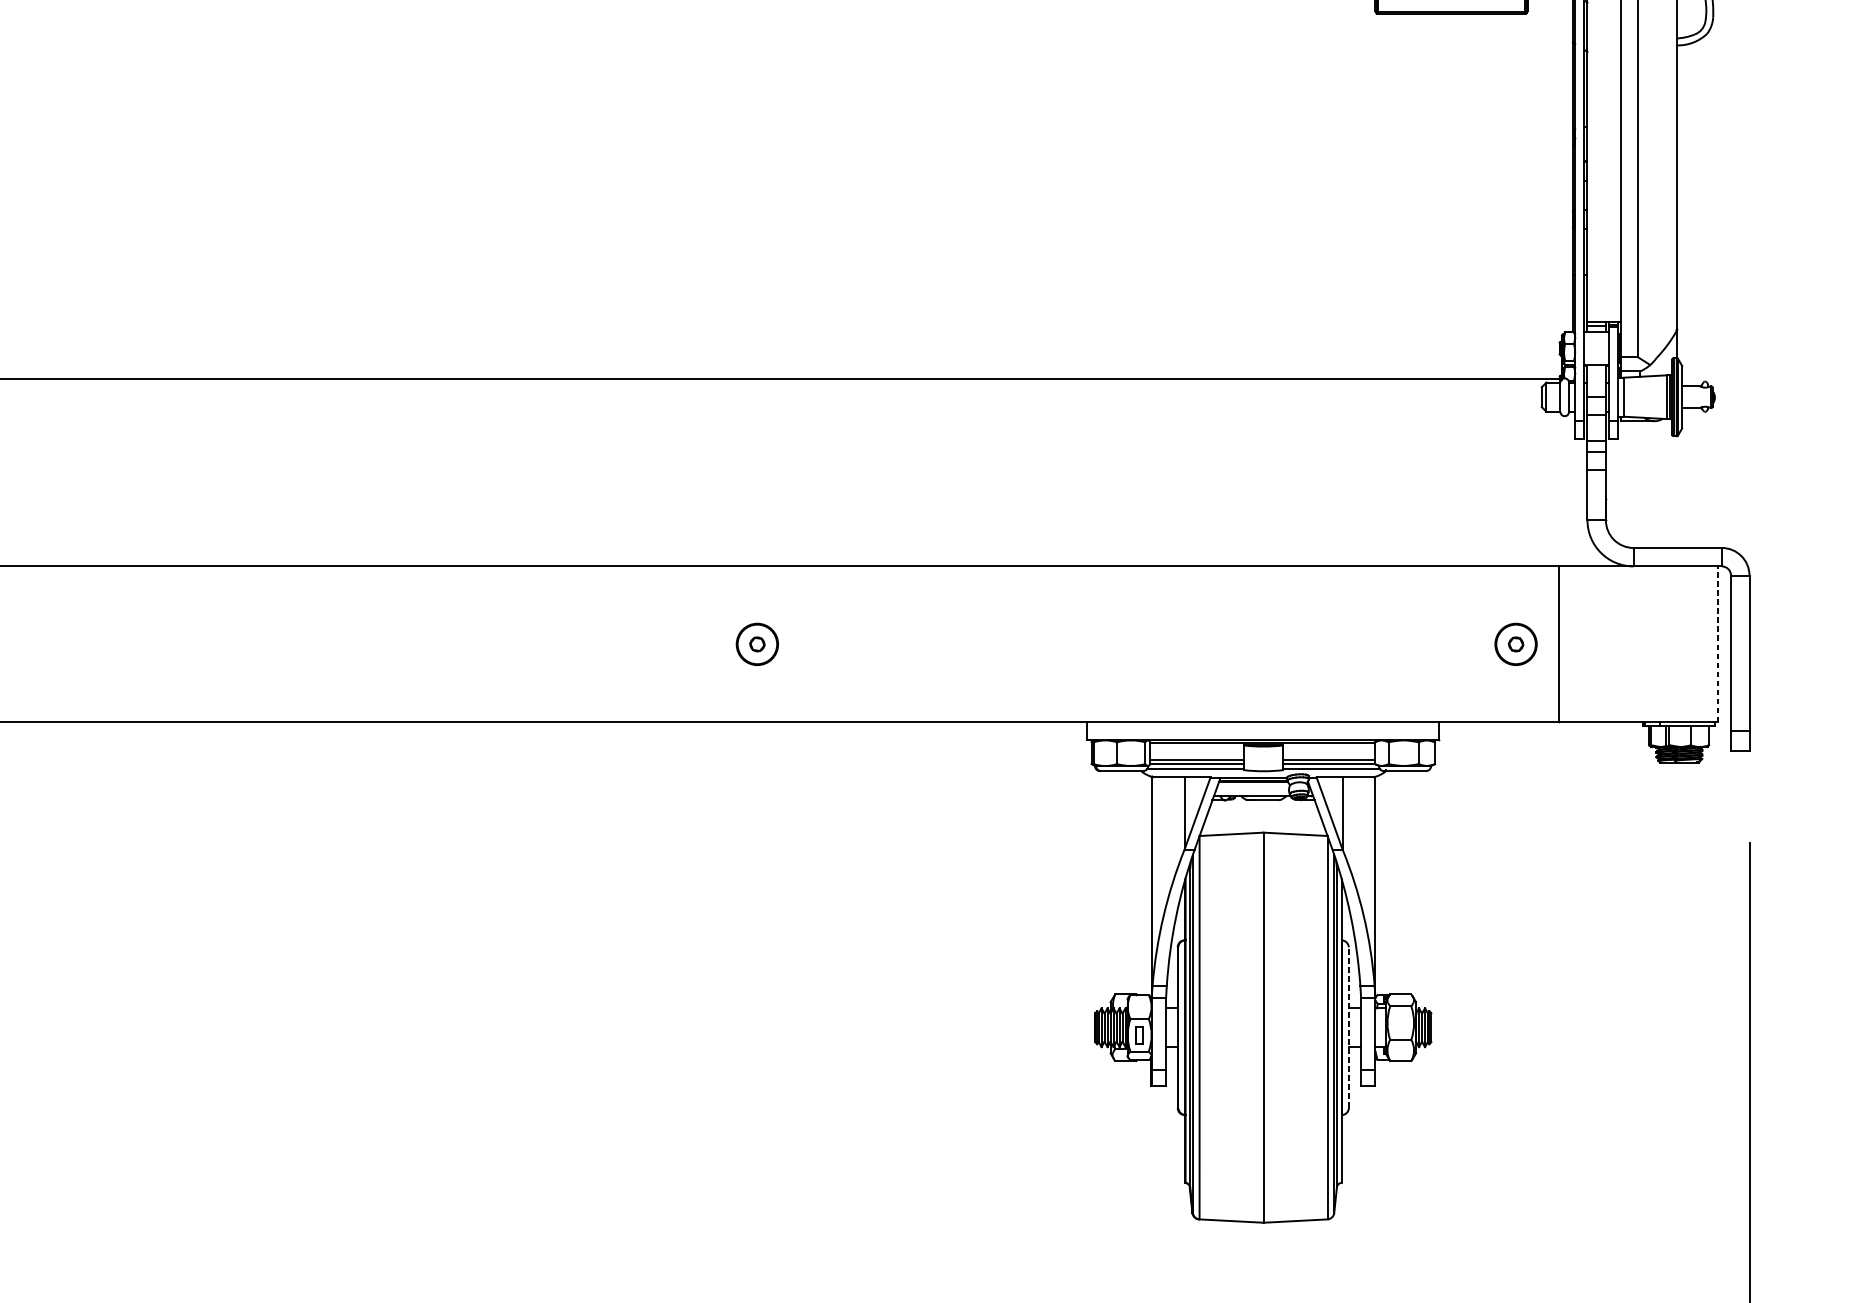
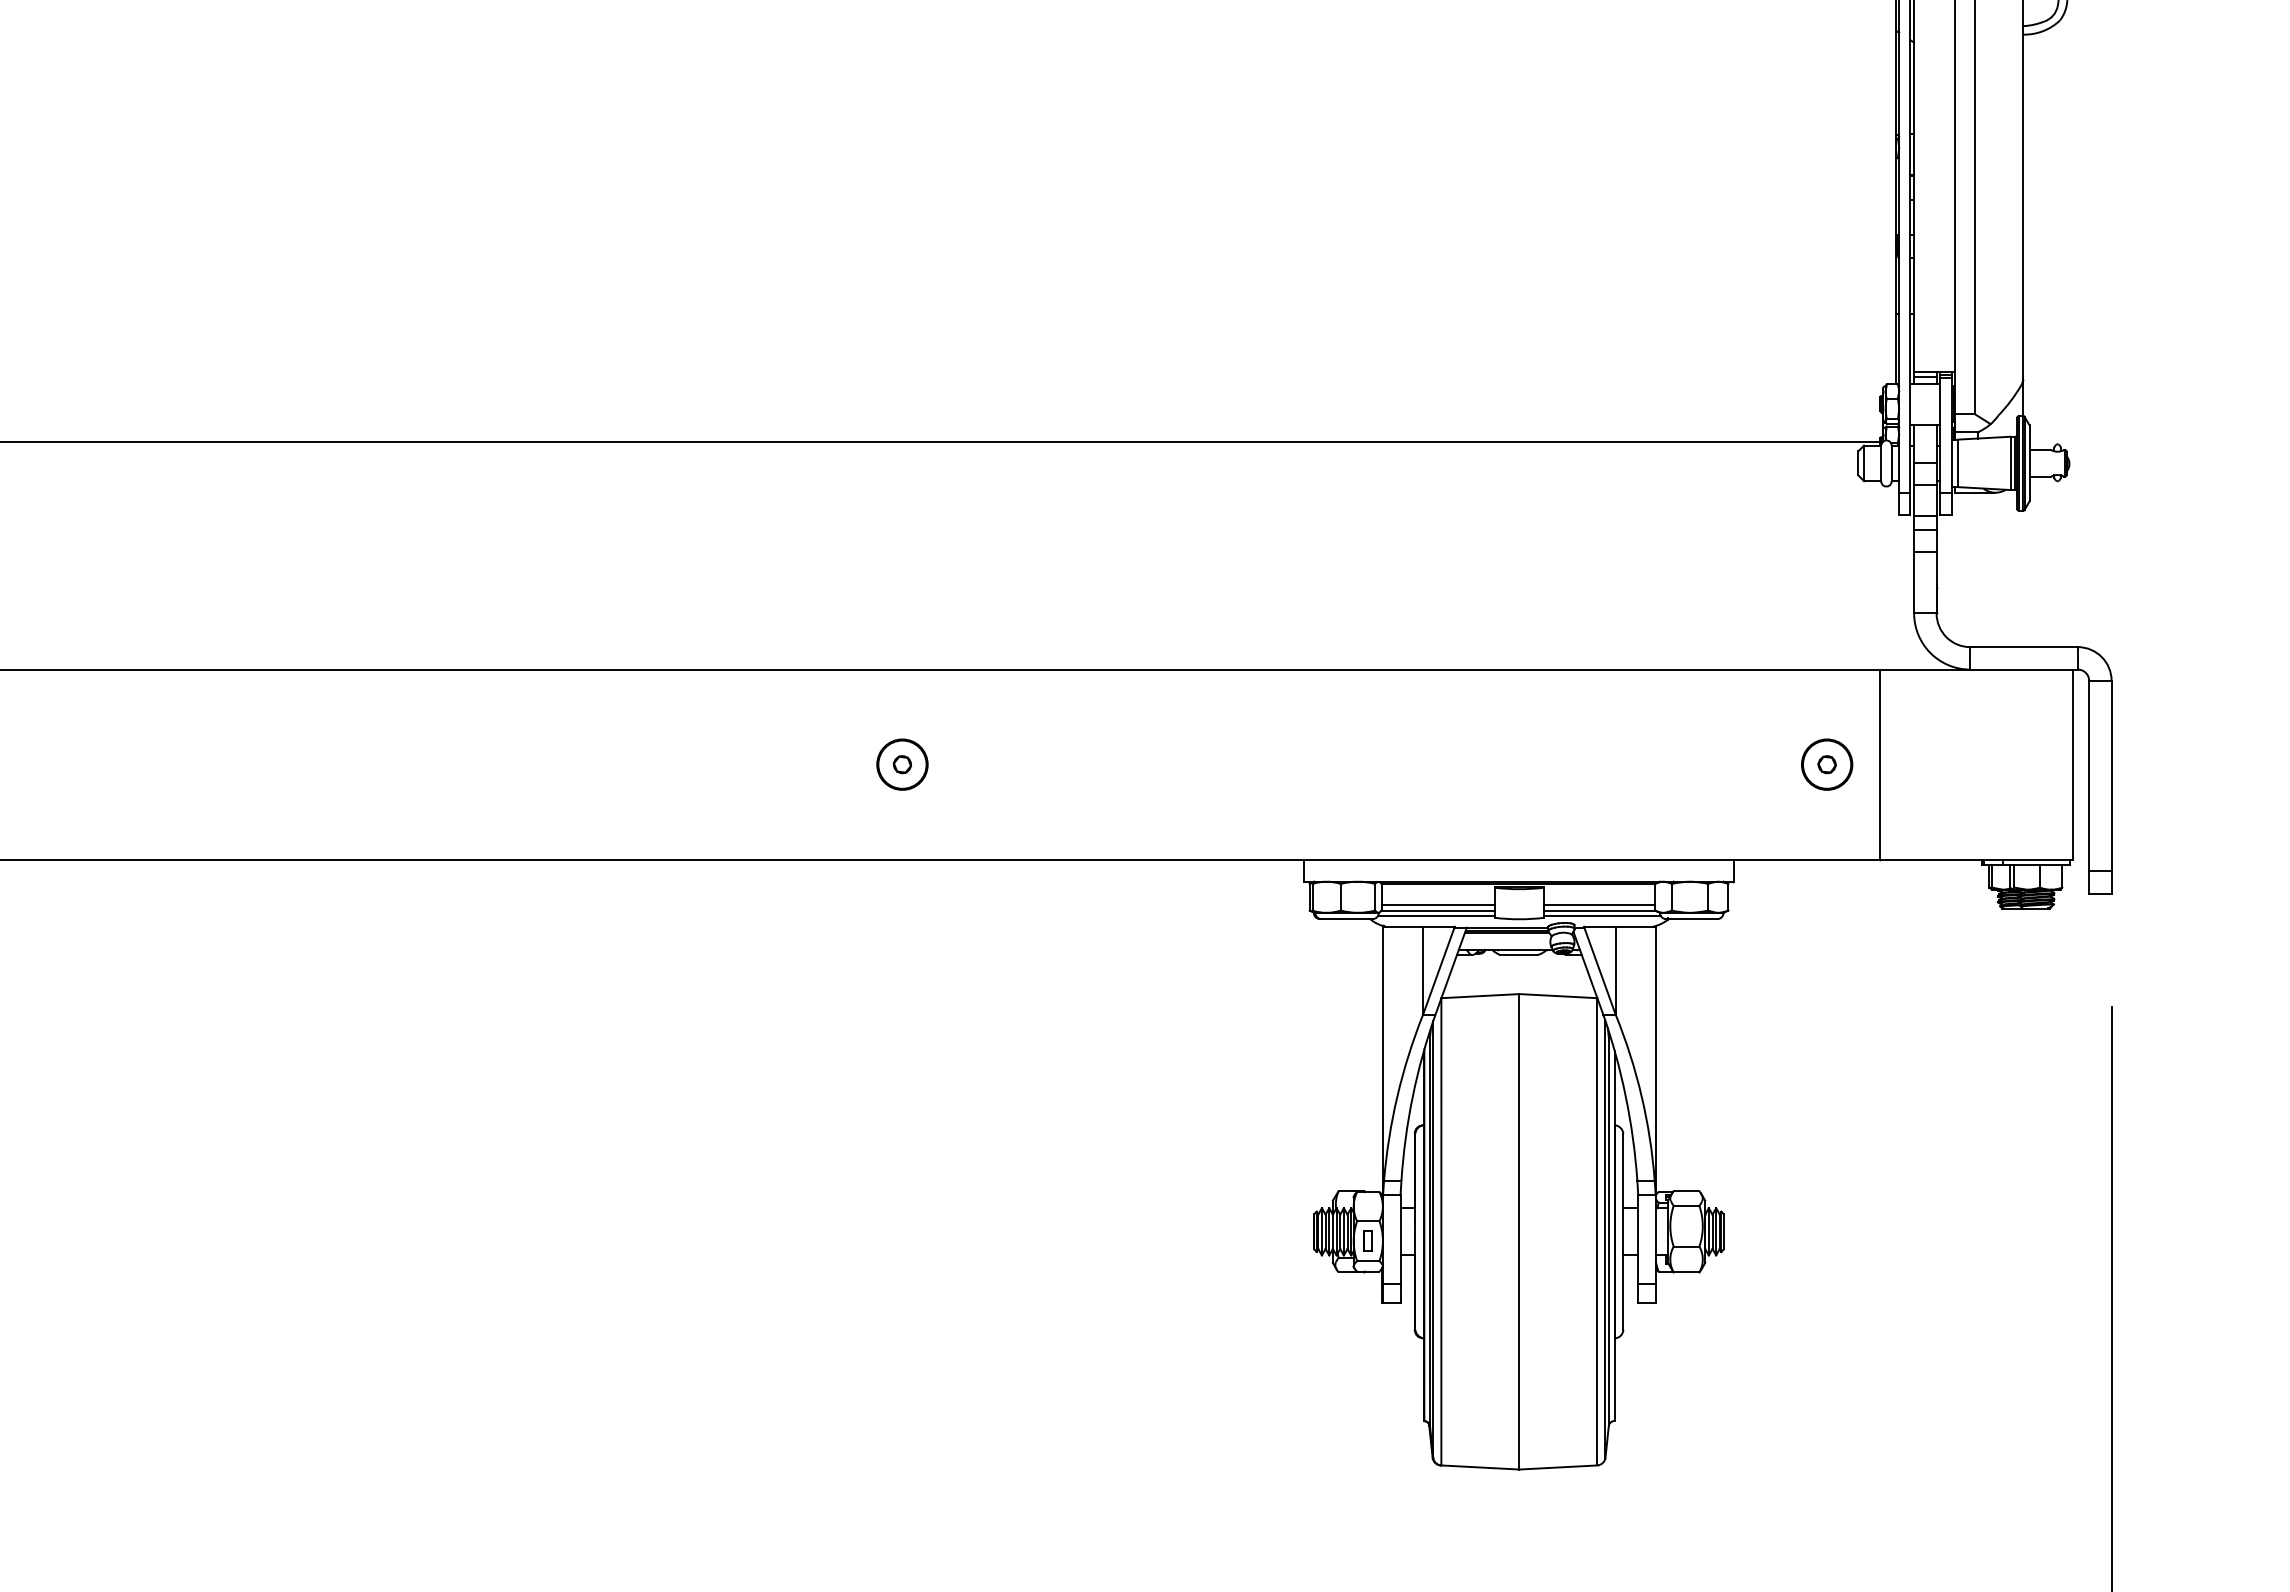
line: (1717, 644) -> (2072, 764), dashed -> solid
line: (1349, 1027) -> (1623, 1231), dashed -> solid

